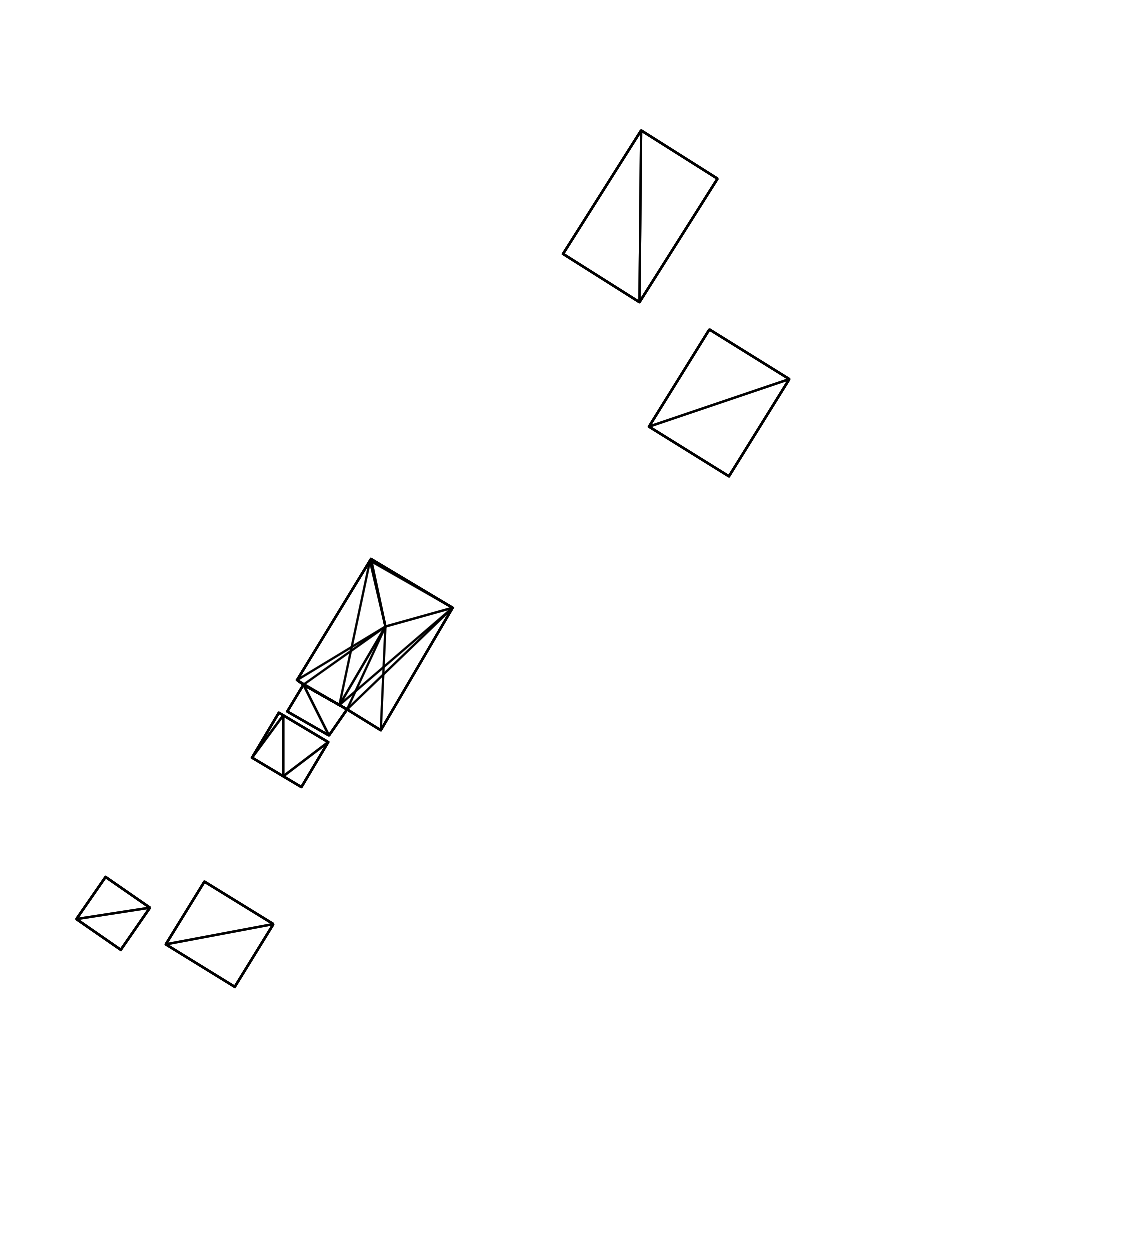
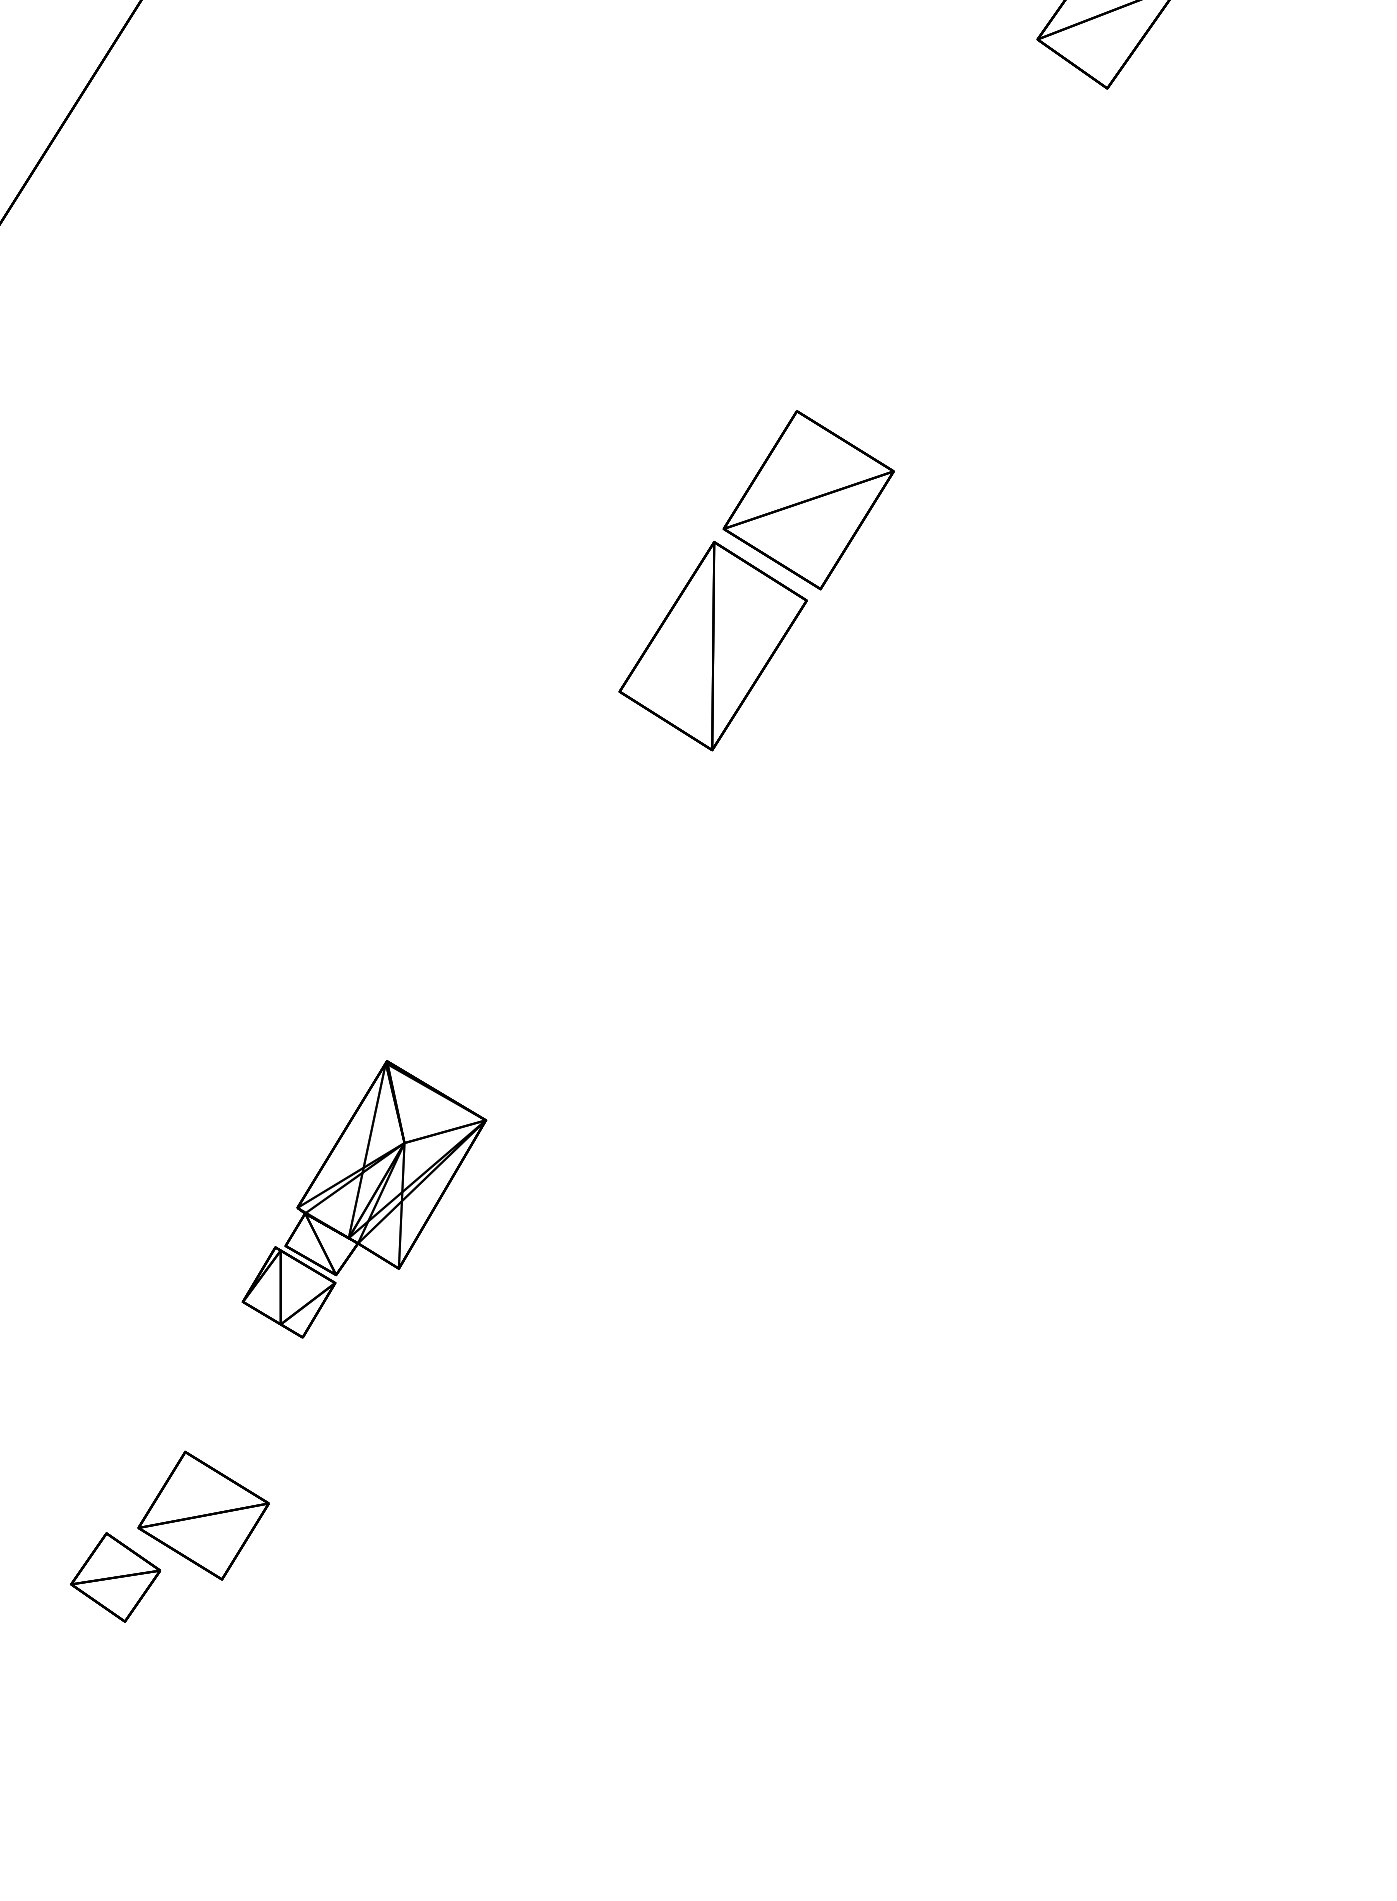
part: (718, 403) -> (808, 500), moved
part: (112, 913) -> (115, 1577), moved

